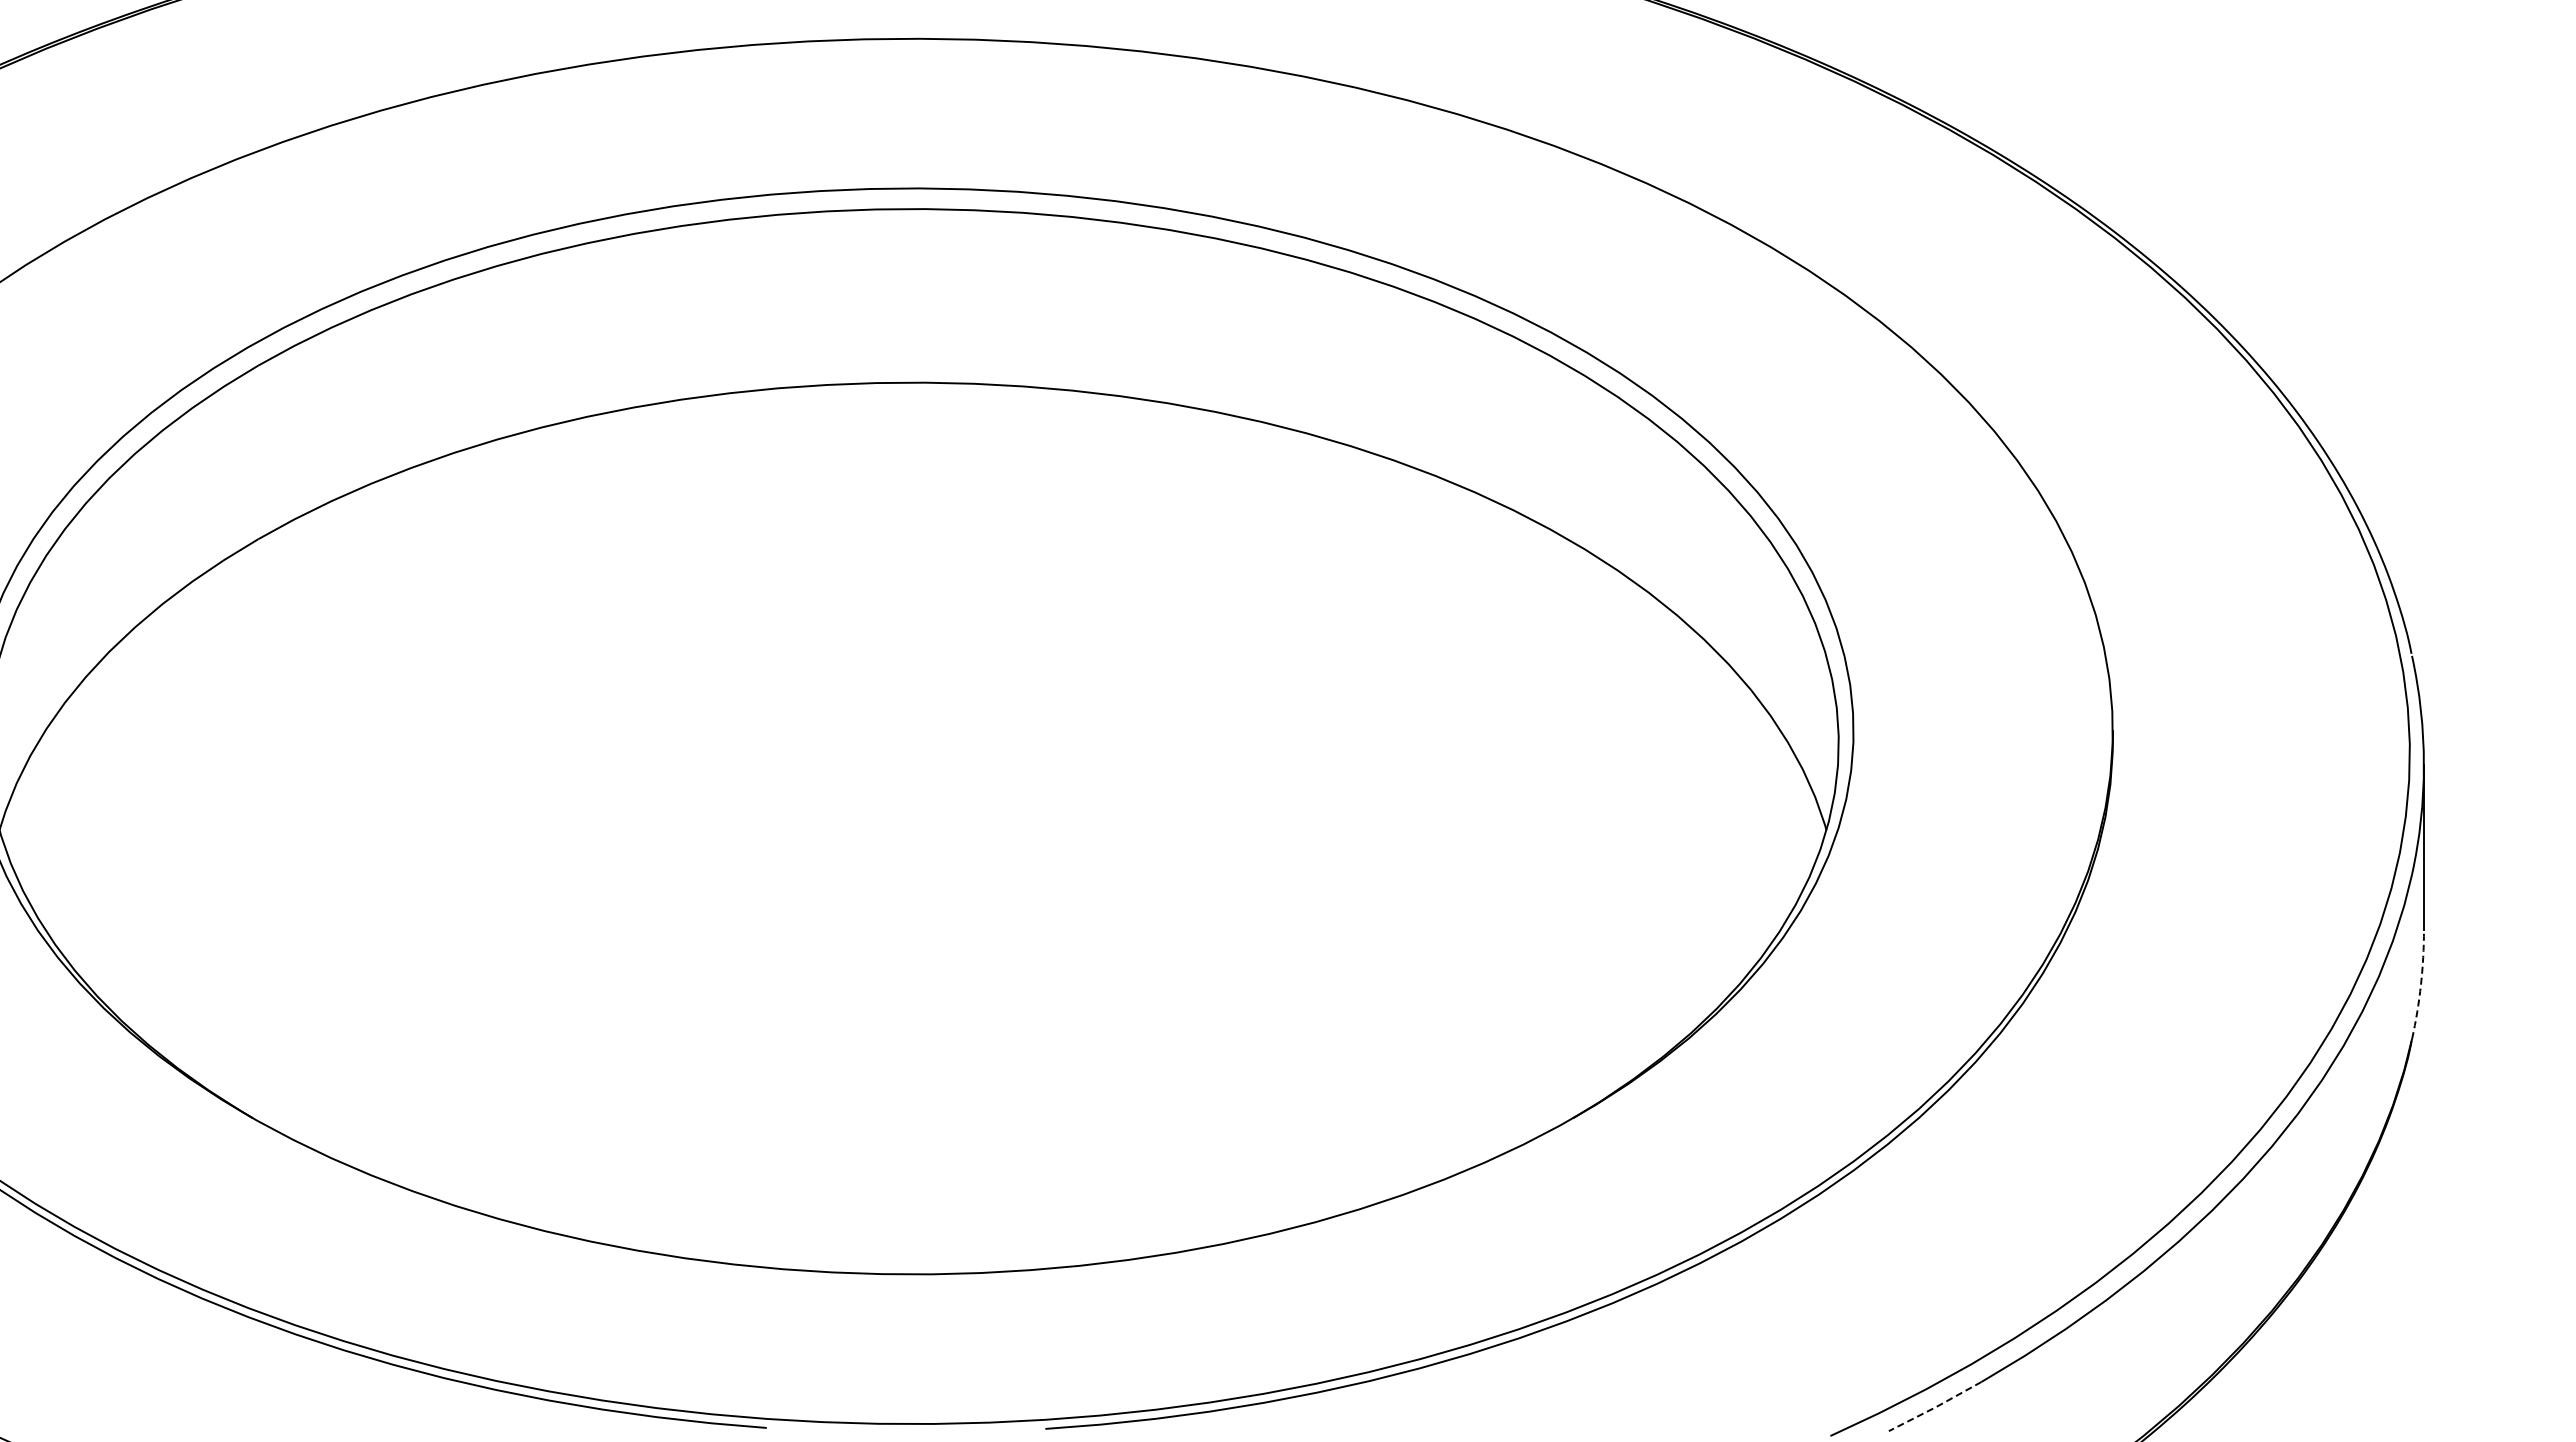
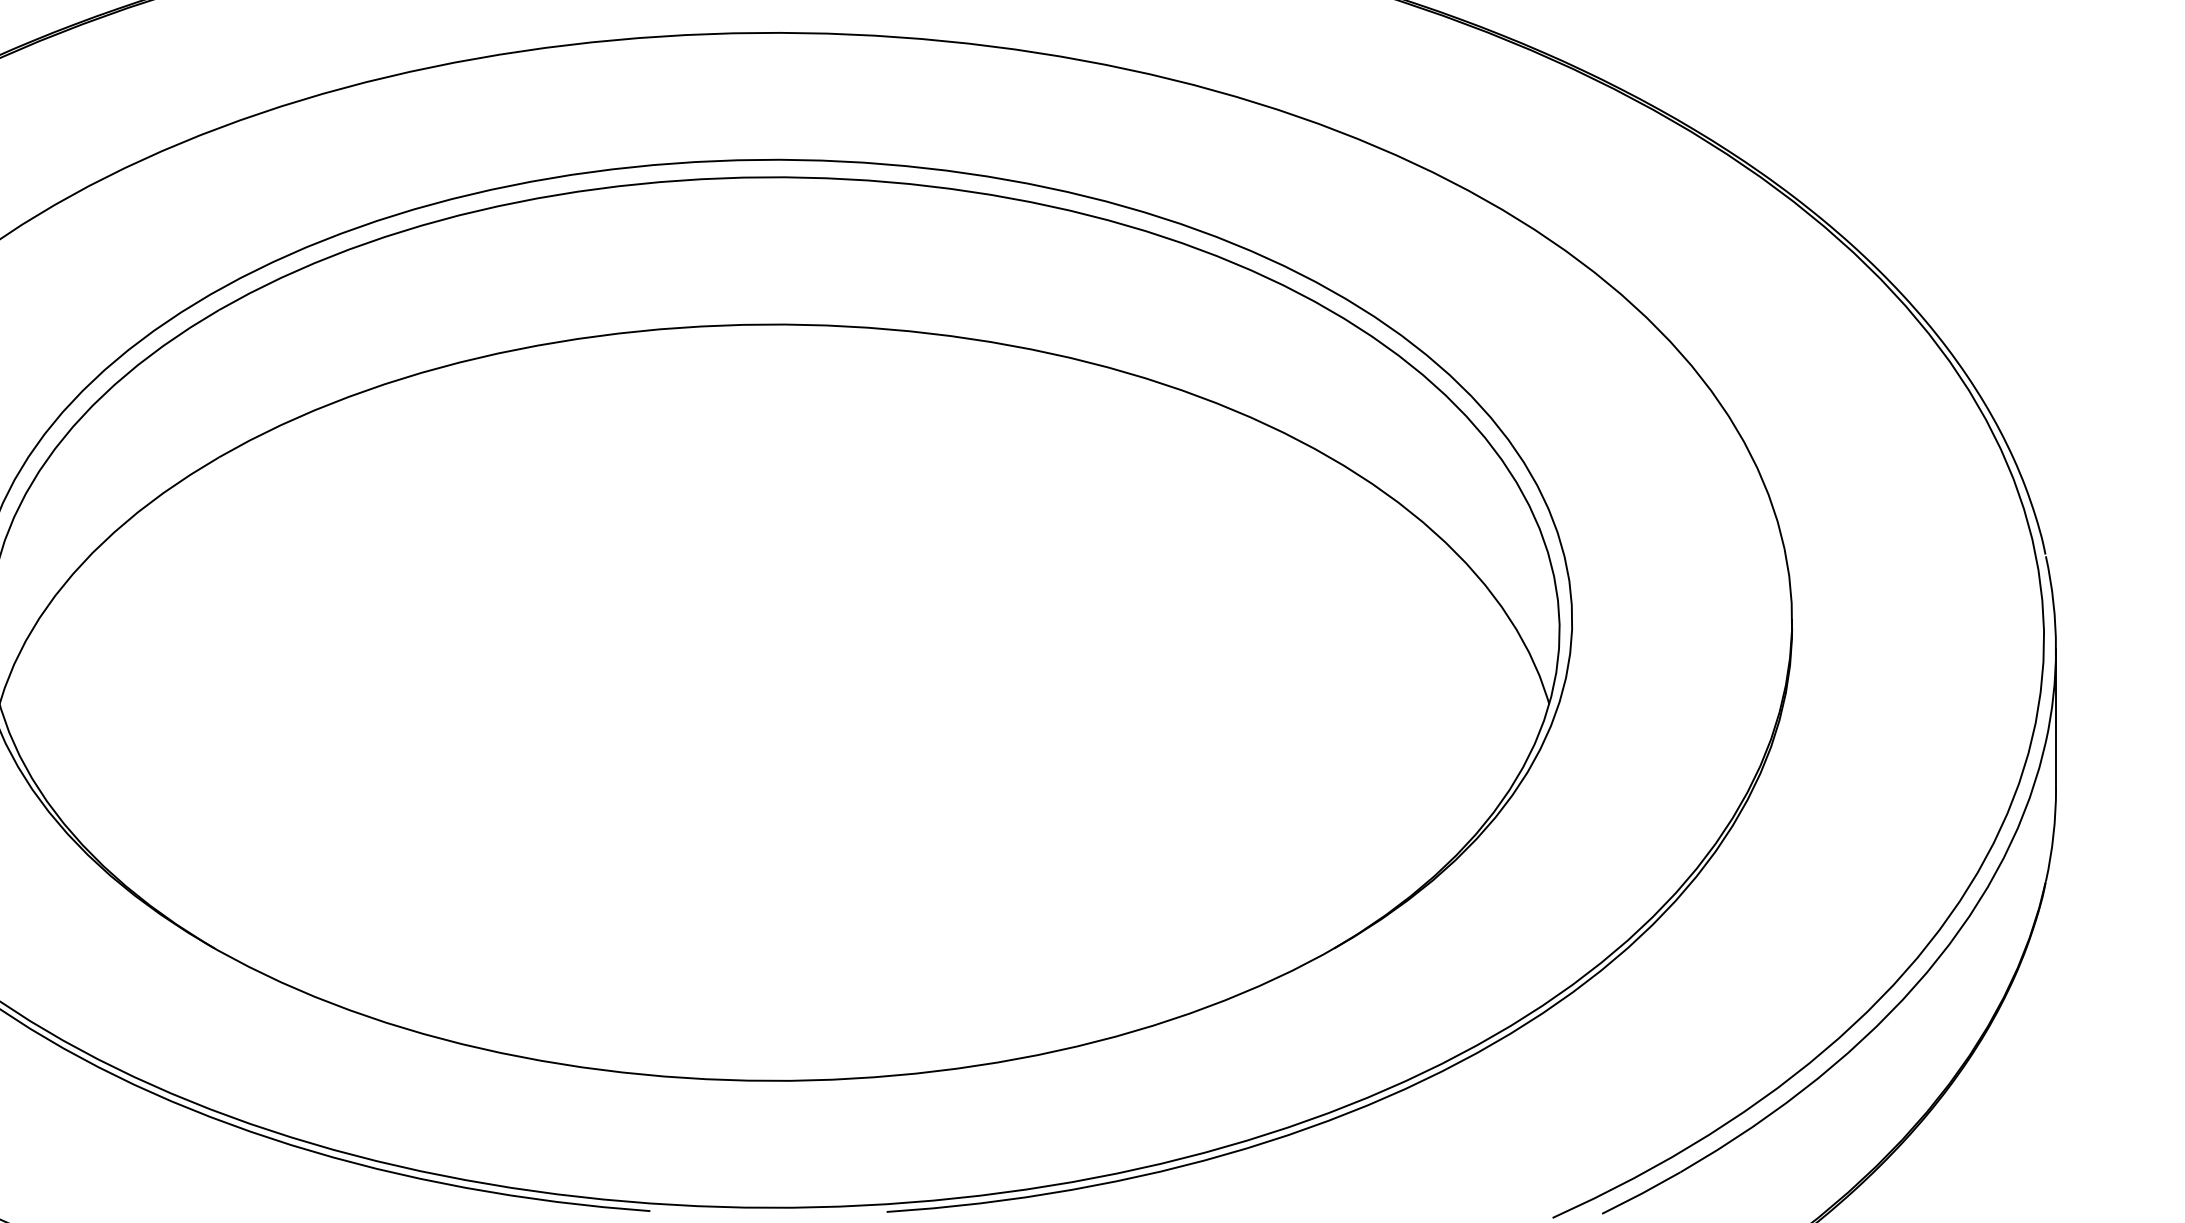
arc: (2420, 984) -> (2053, 835), dashed -> solid
line: (1936, 1407) -> (1642, 1193), dashed -> solid

